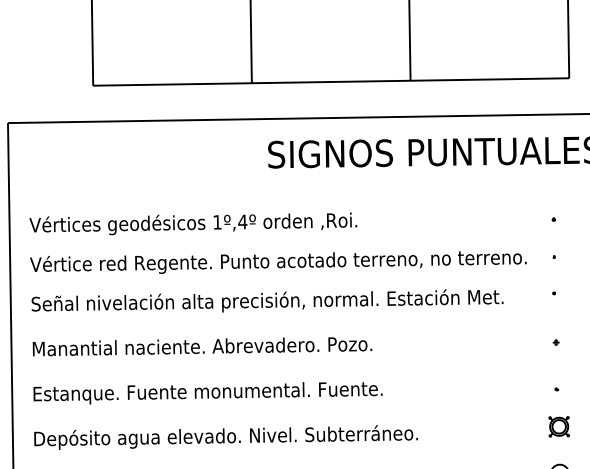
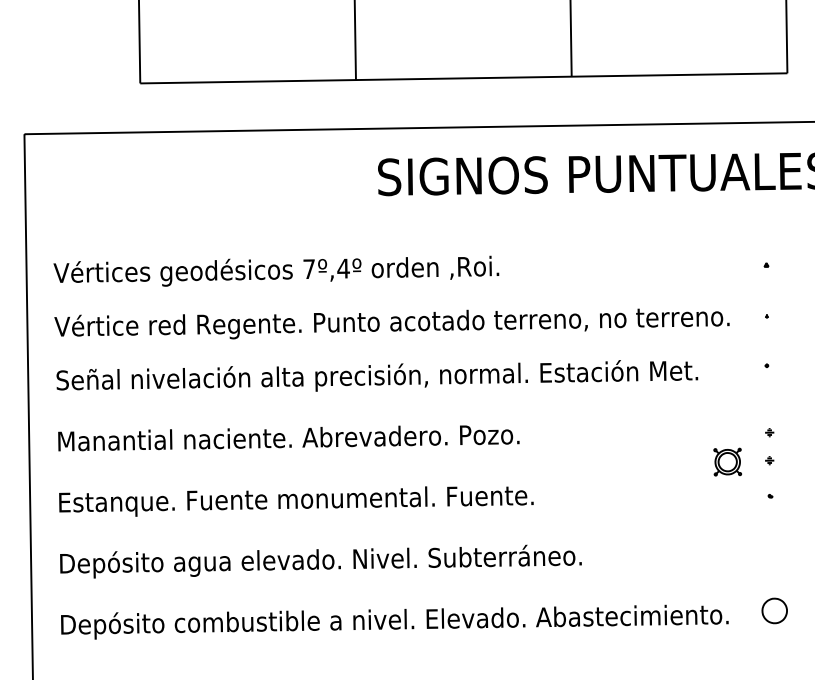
text: (216, 221) -> (308, 268), 1º,4º -> 7º,4º
part: (556, 363) -> (769, 460), added
part: (559, 426) -> (727, 461), moved

